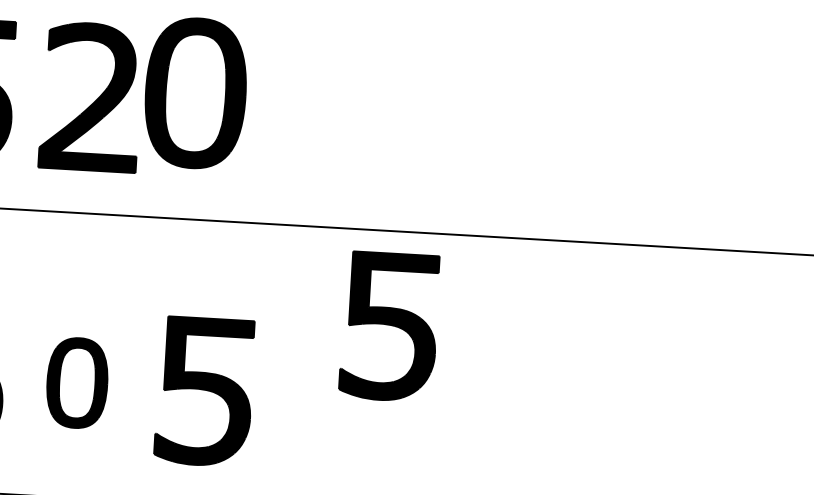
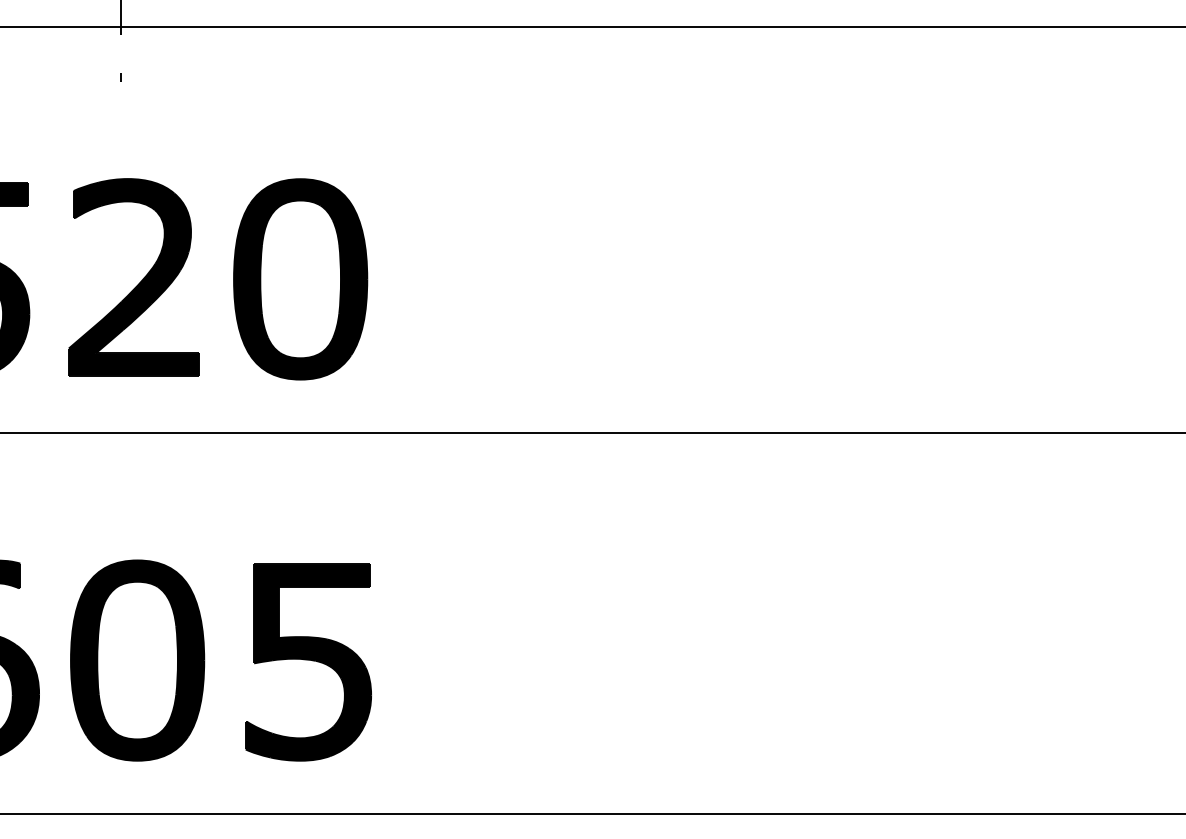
part: (195, 93) -> (300, 279), moved
part: (389, 326) -> (550, 561), removed
part: (77, 383) -> (137, 660), size x1.67

